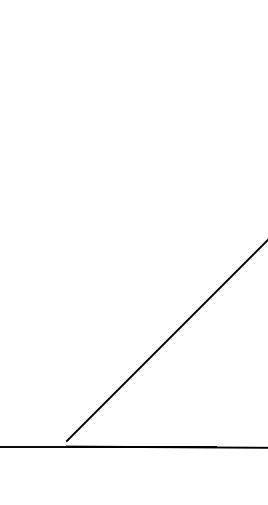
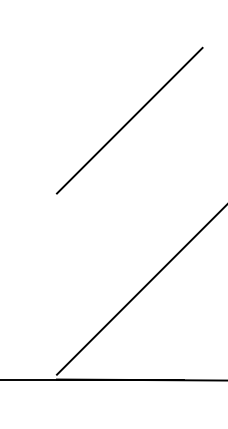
line: (152, 141) -> (129, 120), added

